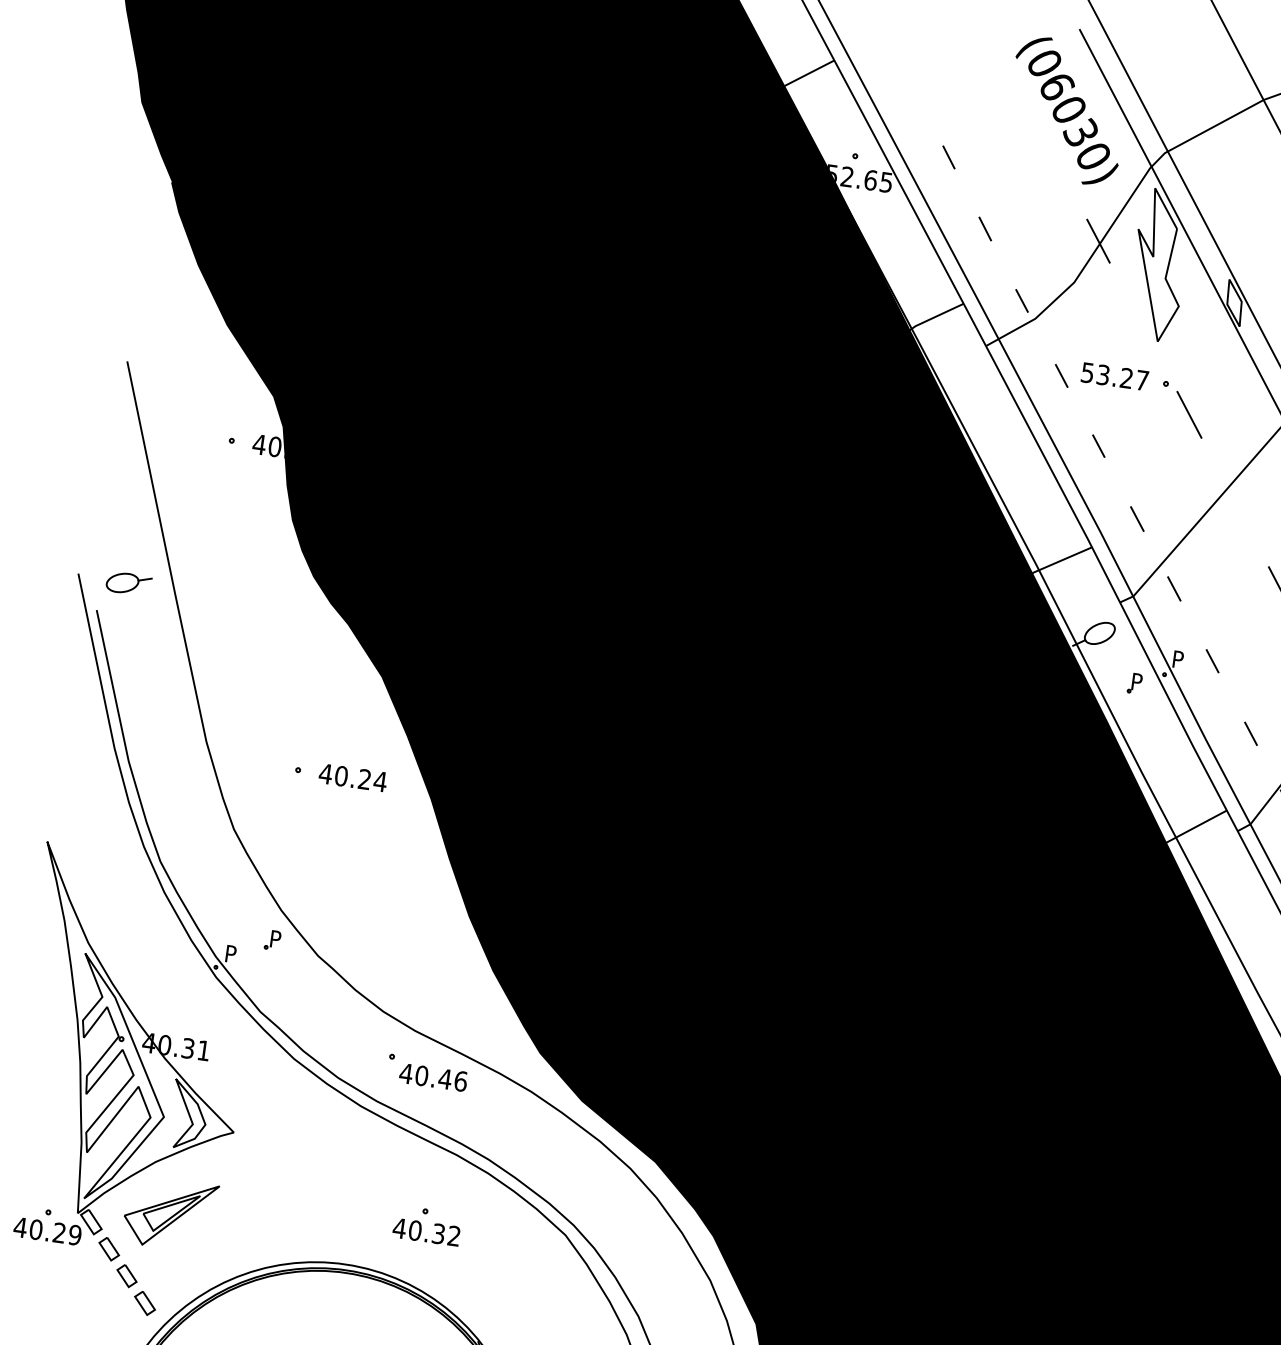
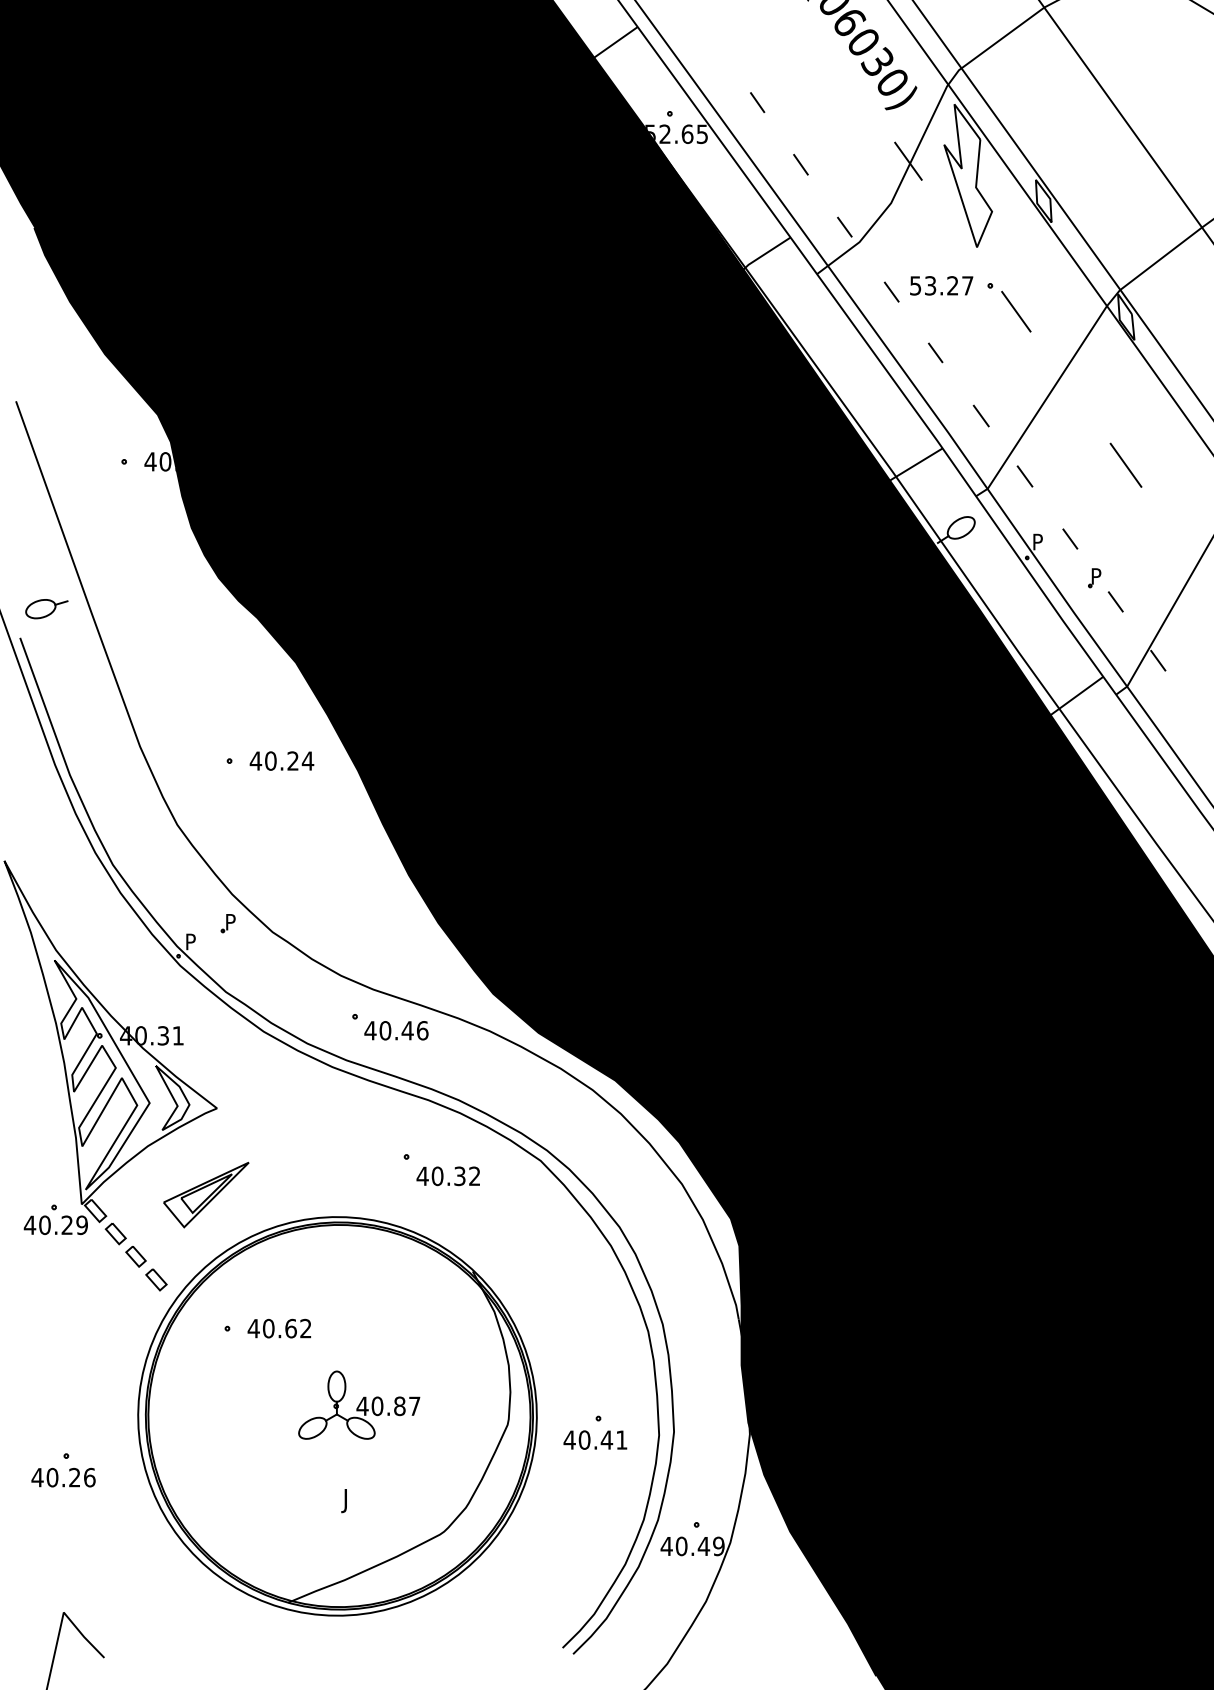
part: (1134, 683) -> (1094, 578), moved
part: (170, 1213) -> (206, 1194), moved
text: (425, 1232) -> (447, 1176), moved

